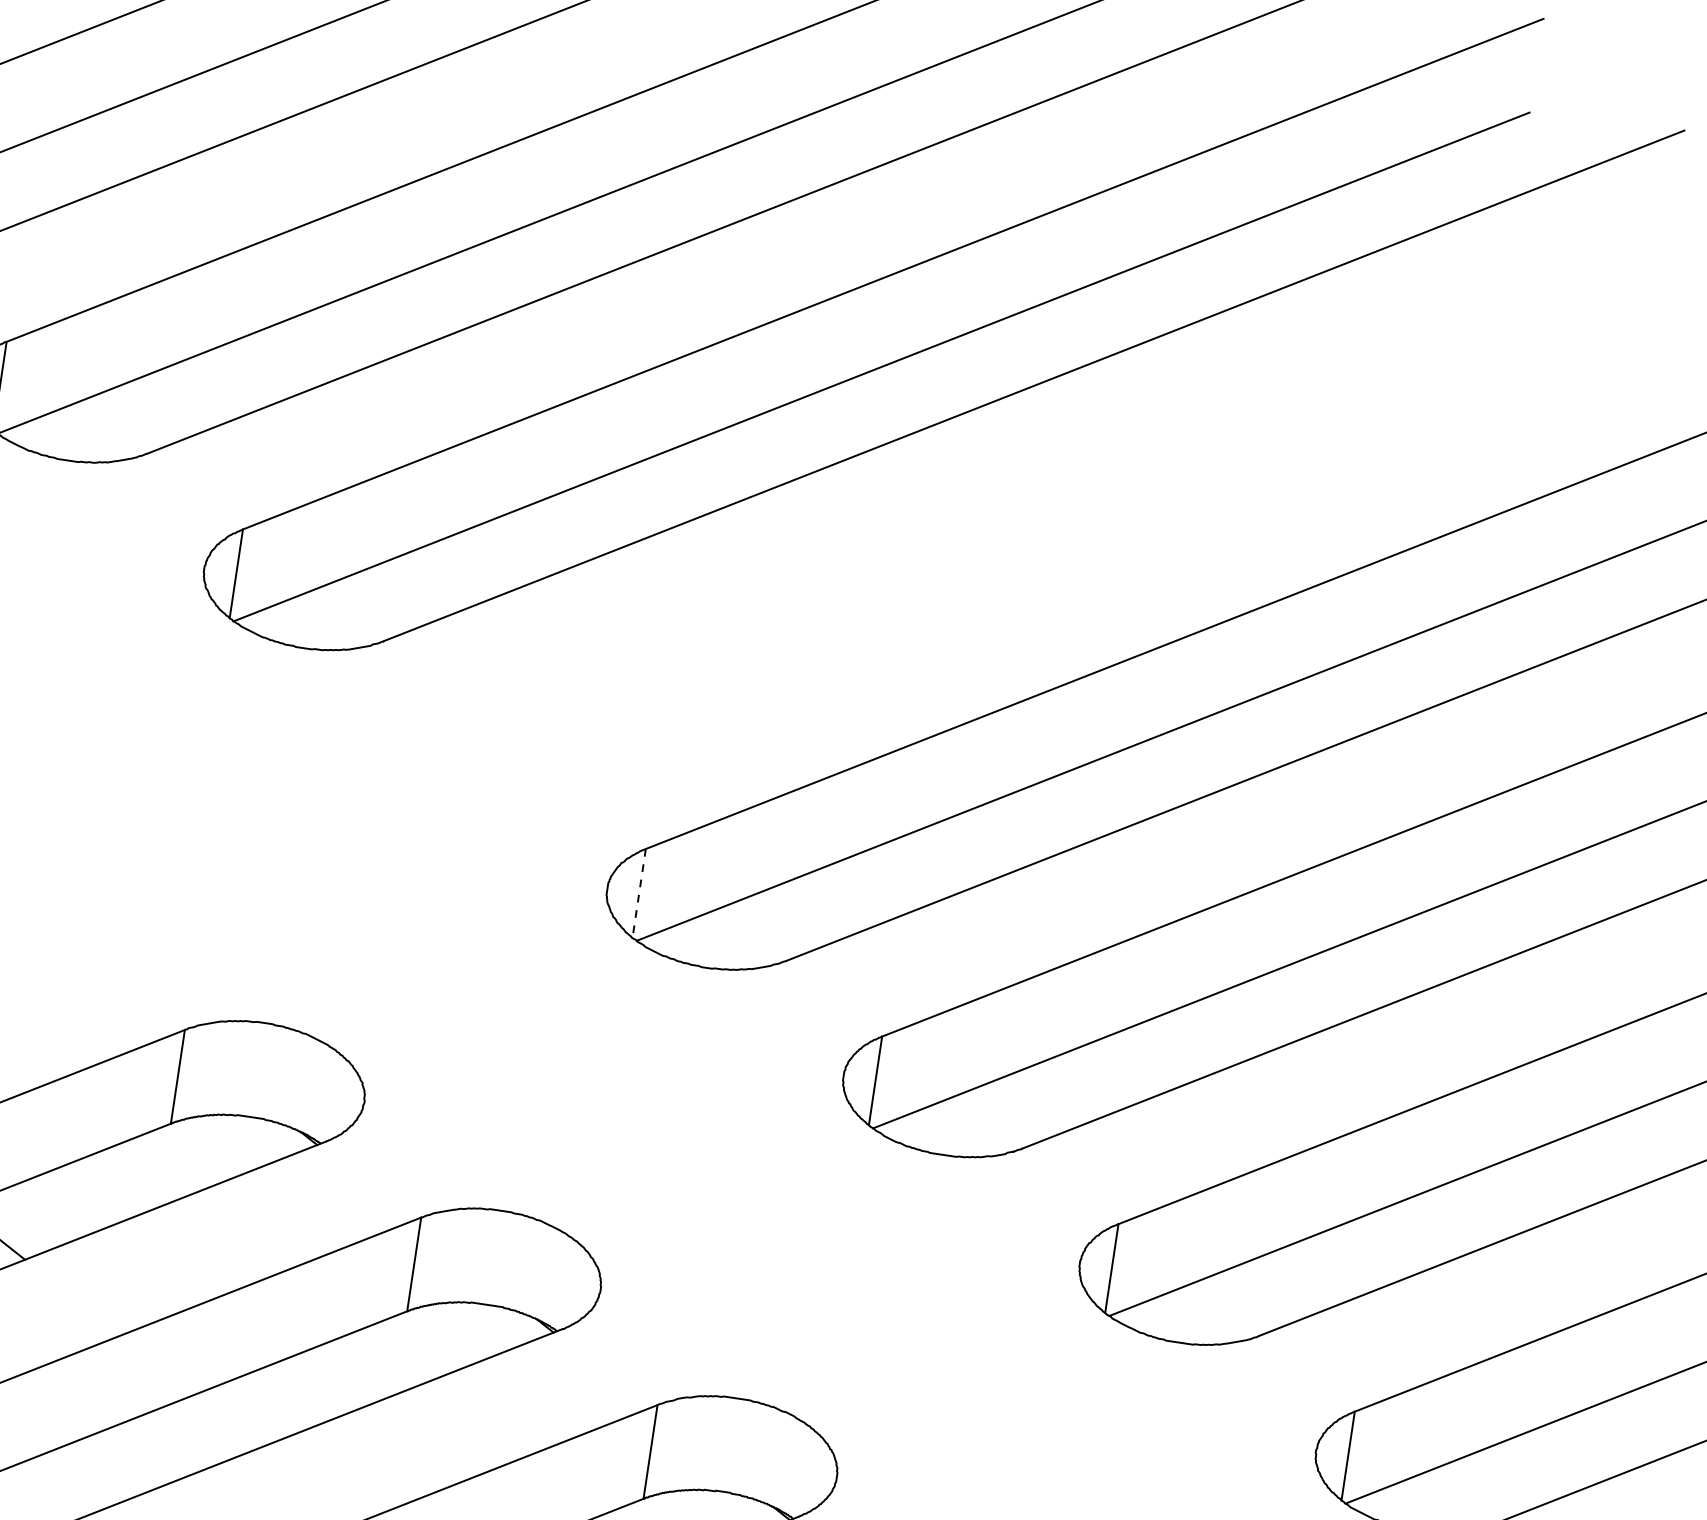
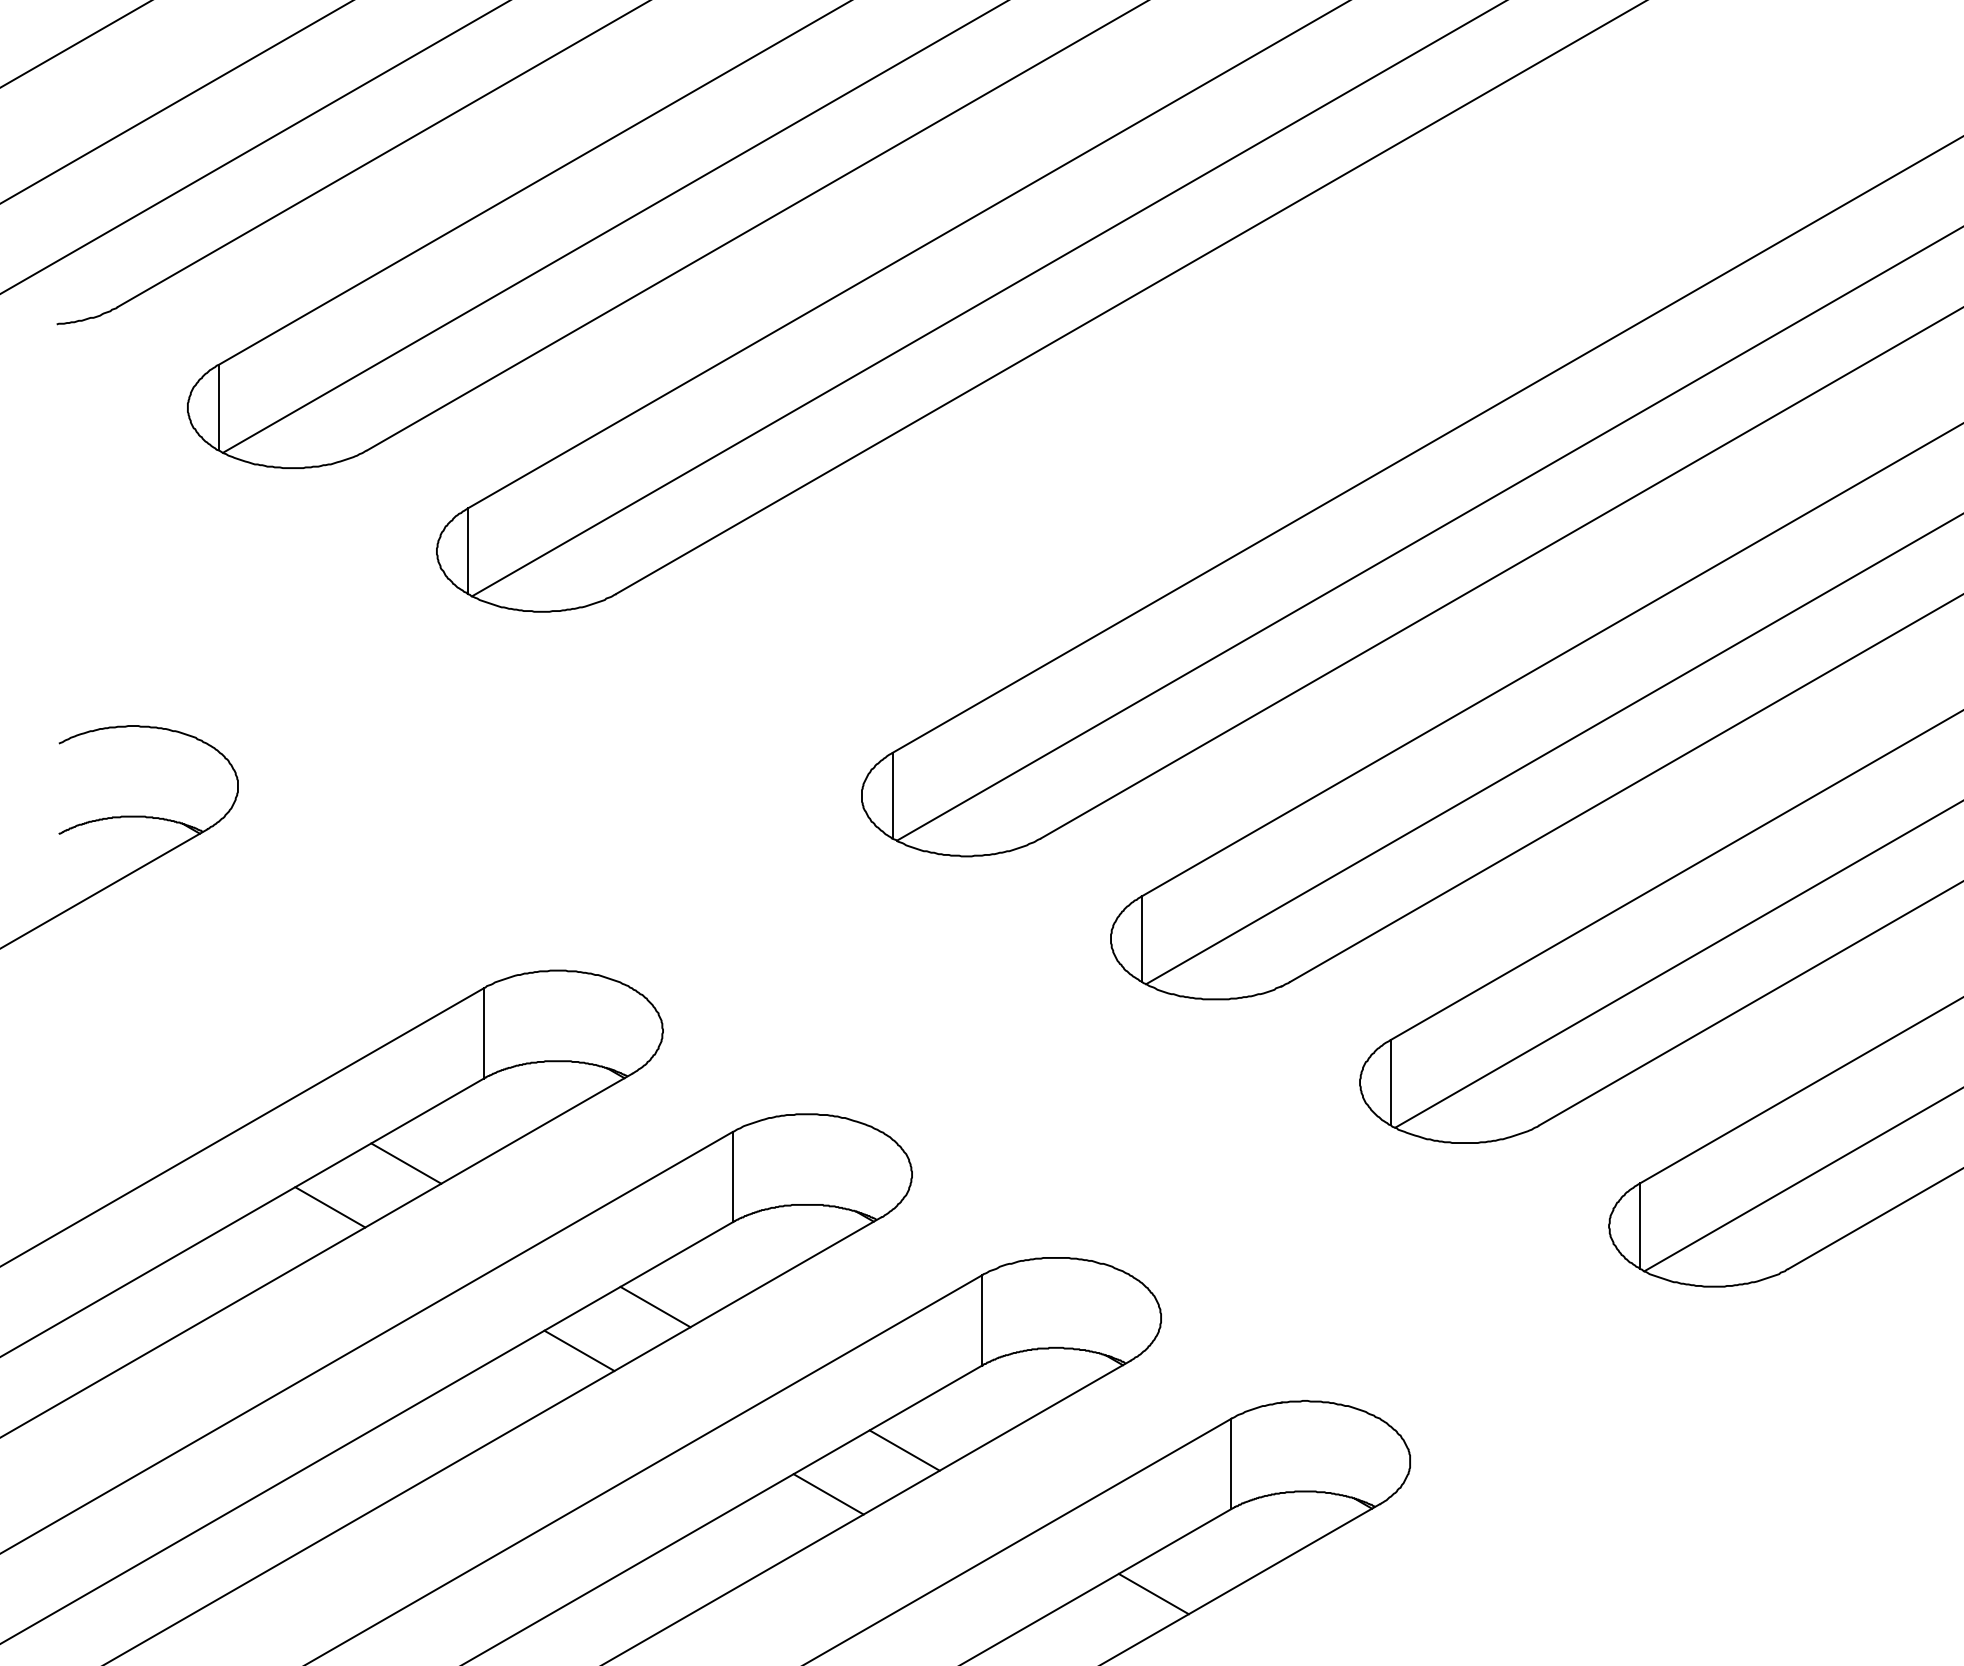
line: (639, 893) -> (892, 795), dashed -> solid
line: (77, 1199) -> (406, 1163), added
line: (313, 1386) -> (655, 1306), added
line: (228, 1420) -> (579, 1350), added

